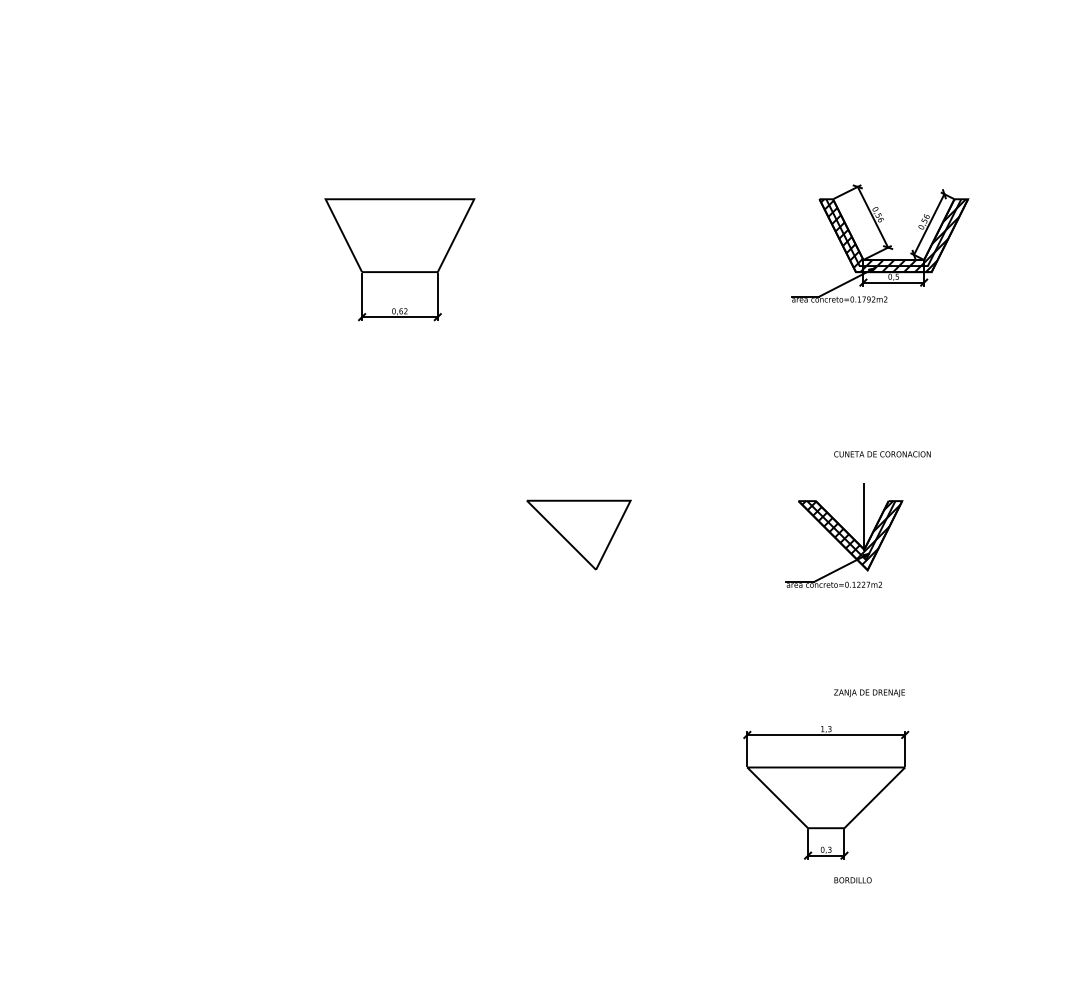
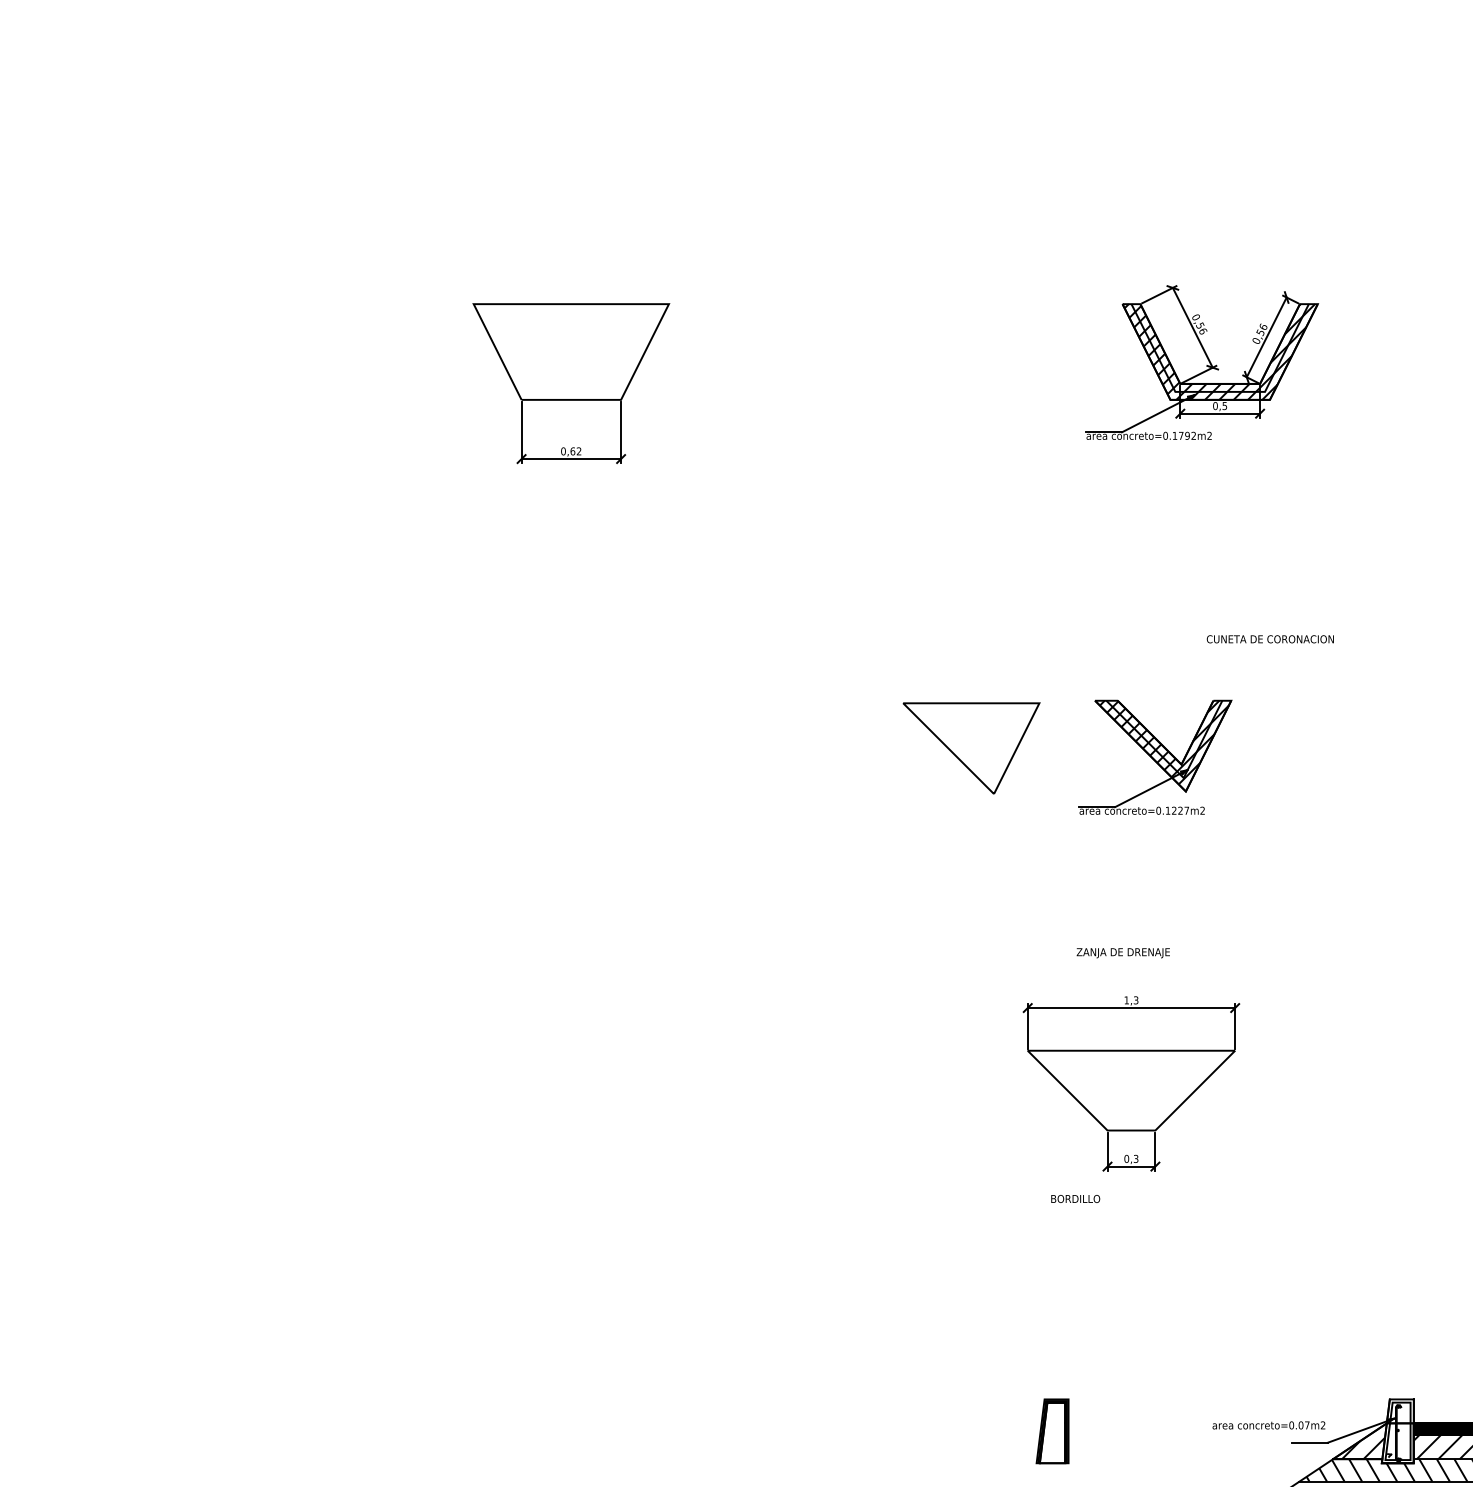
text: (881, 454) -> (1269, 639), moved
line: (864, 516) -> (1181, 721), removed
part: (578, 535) -> (971, 748), moved
text: (868, 693) -> (1122, 953), moved
text: (852, 879) -> (1075, 1198), moved

